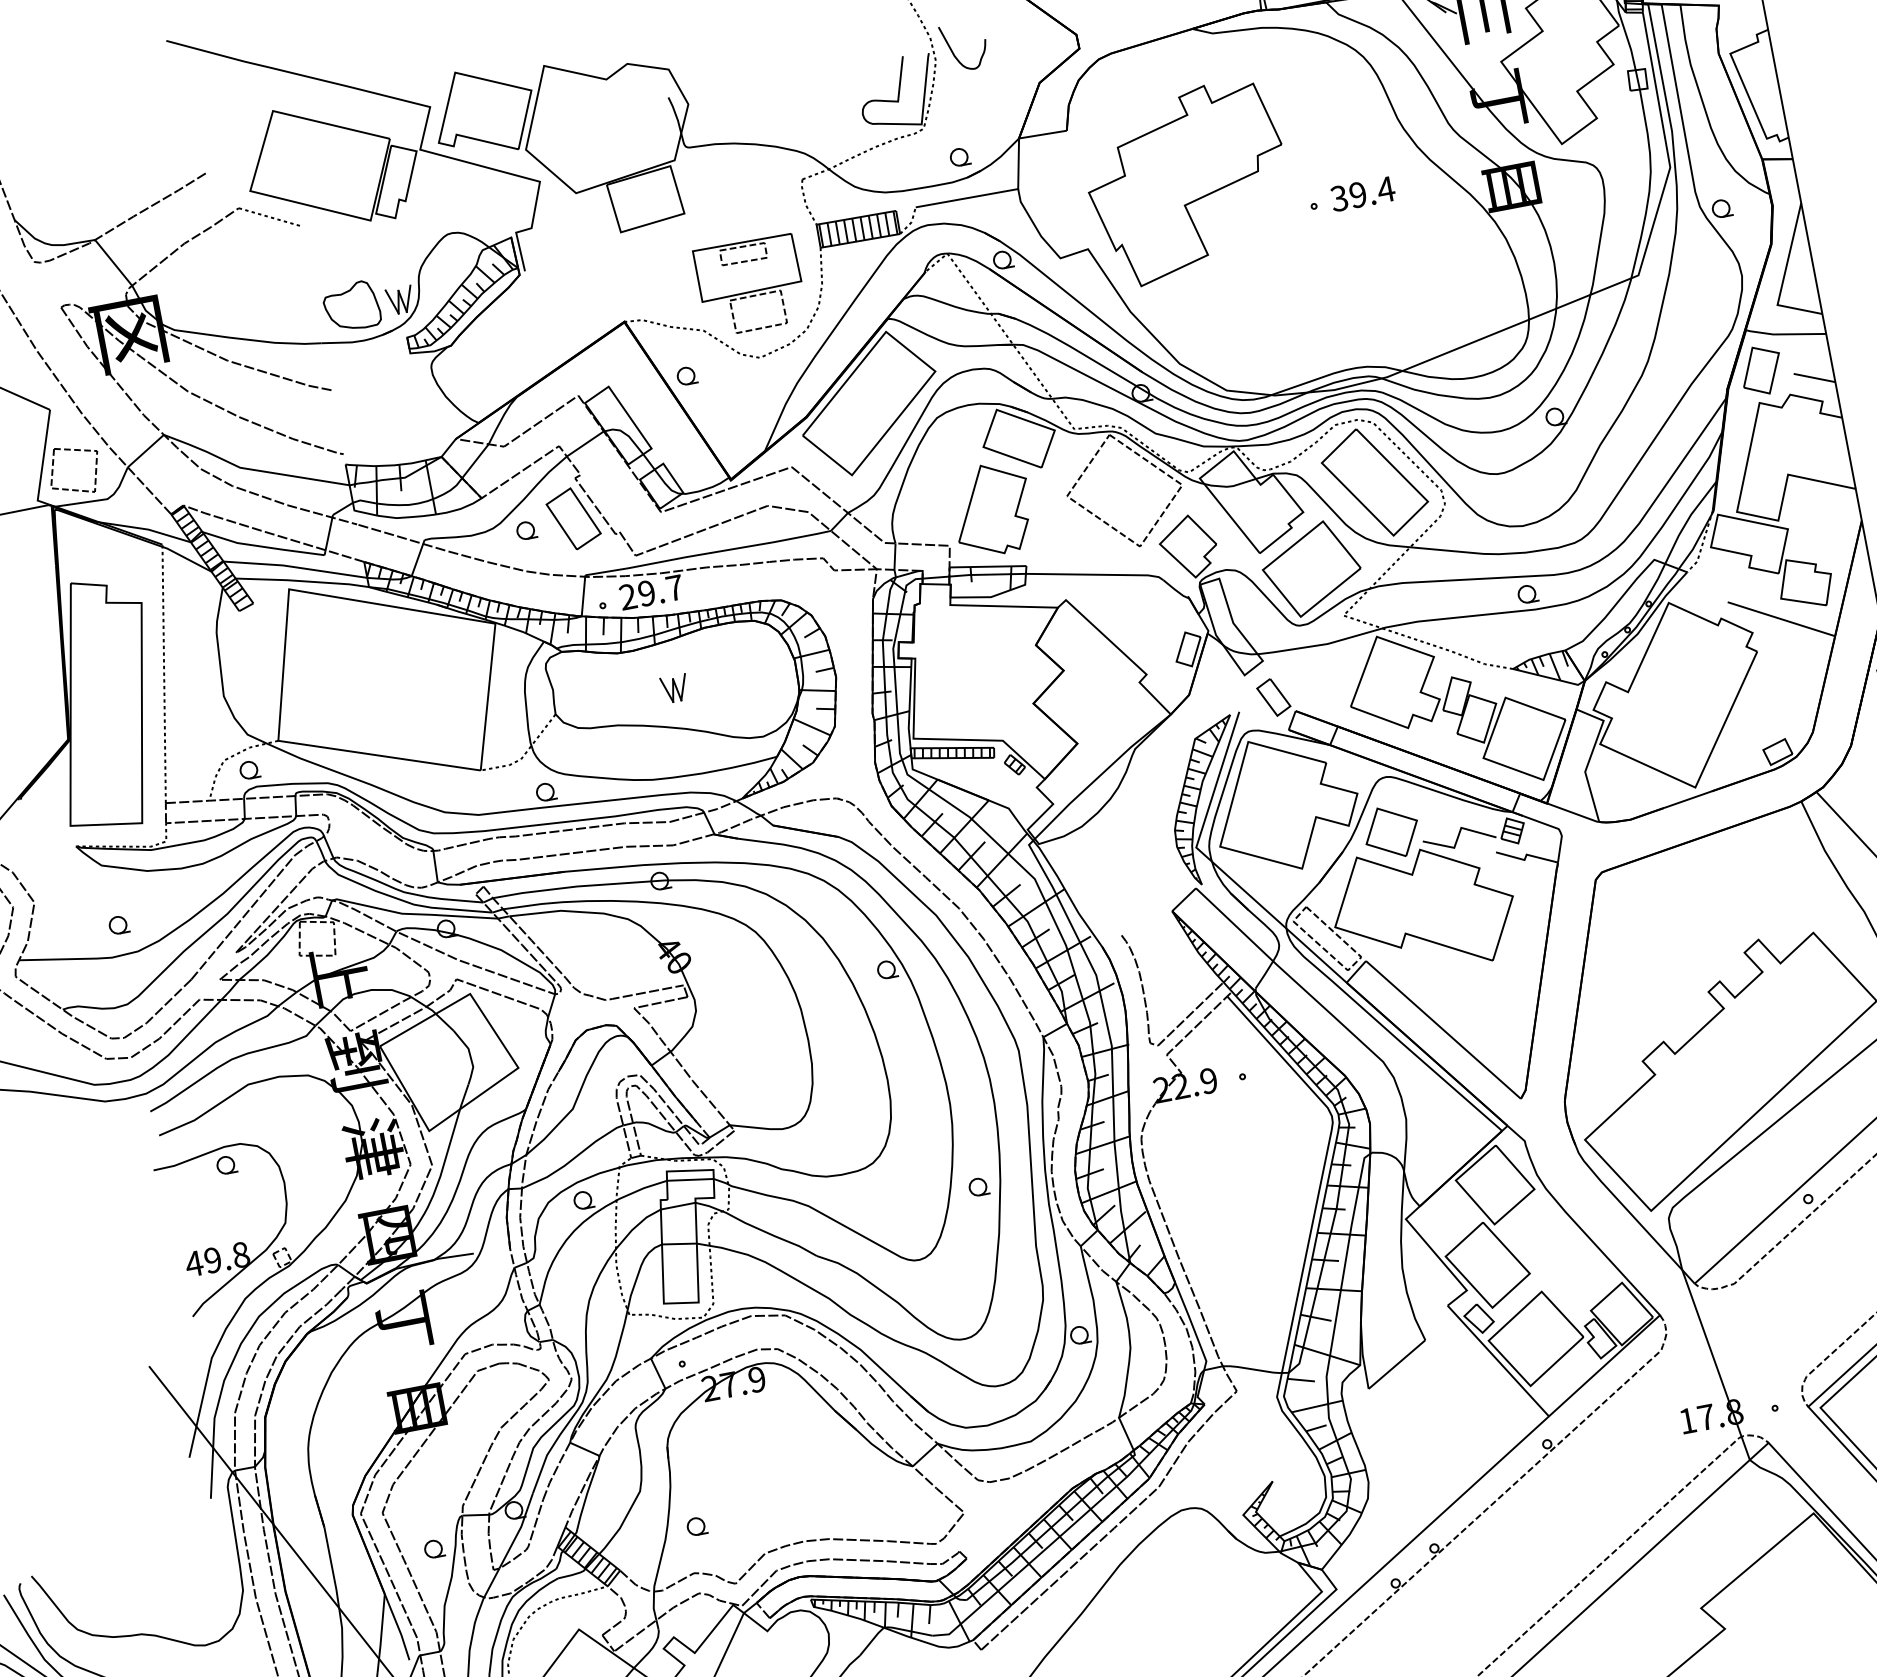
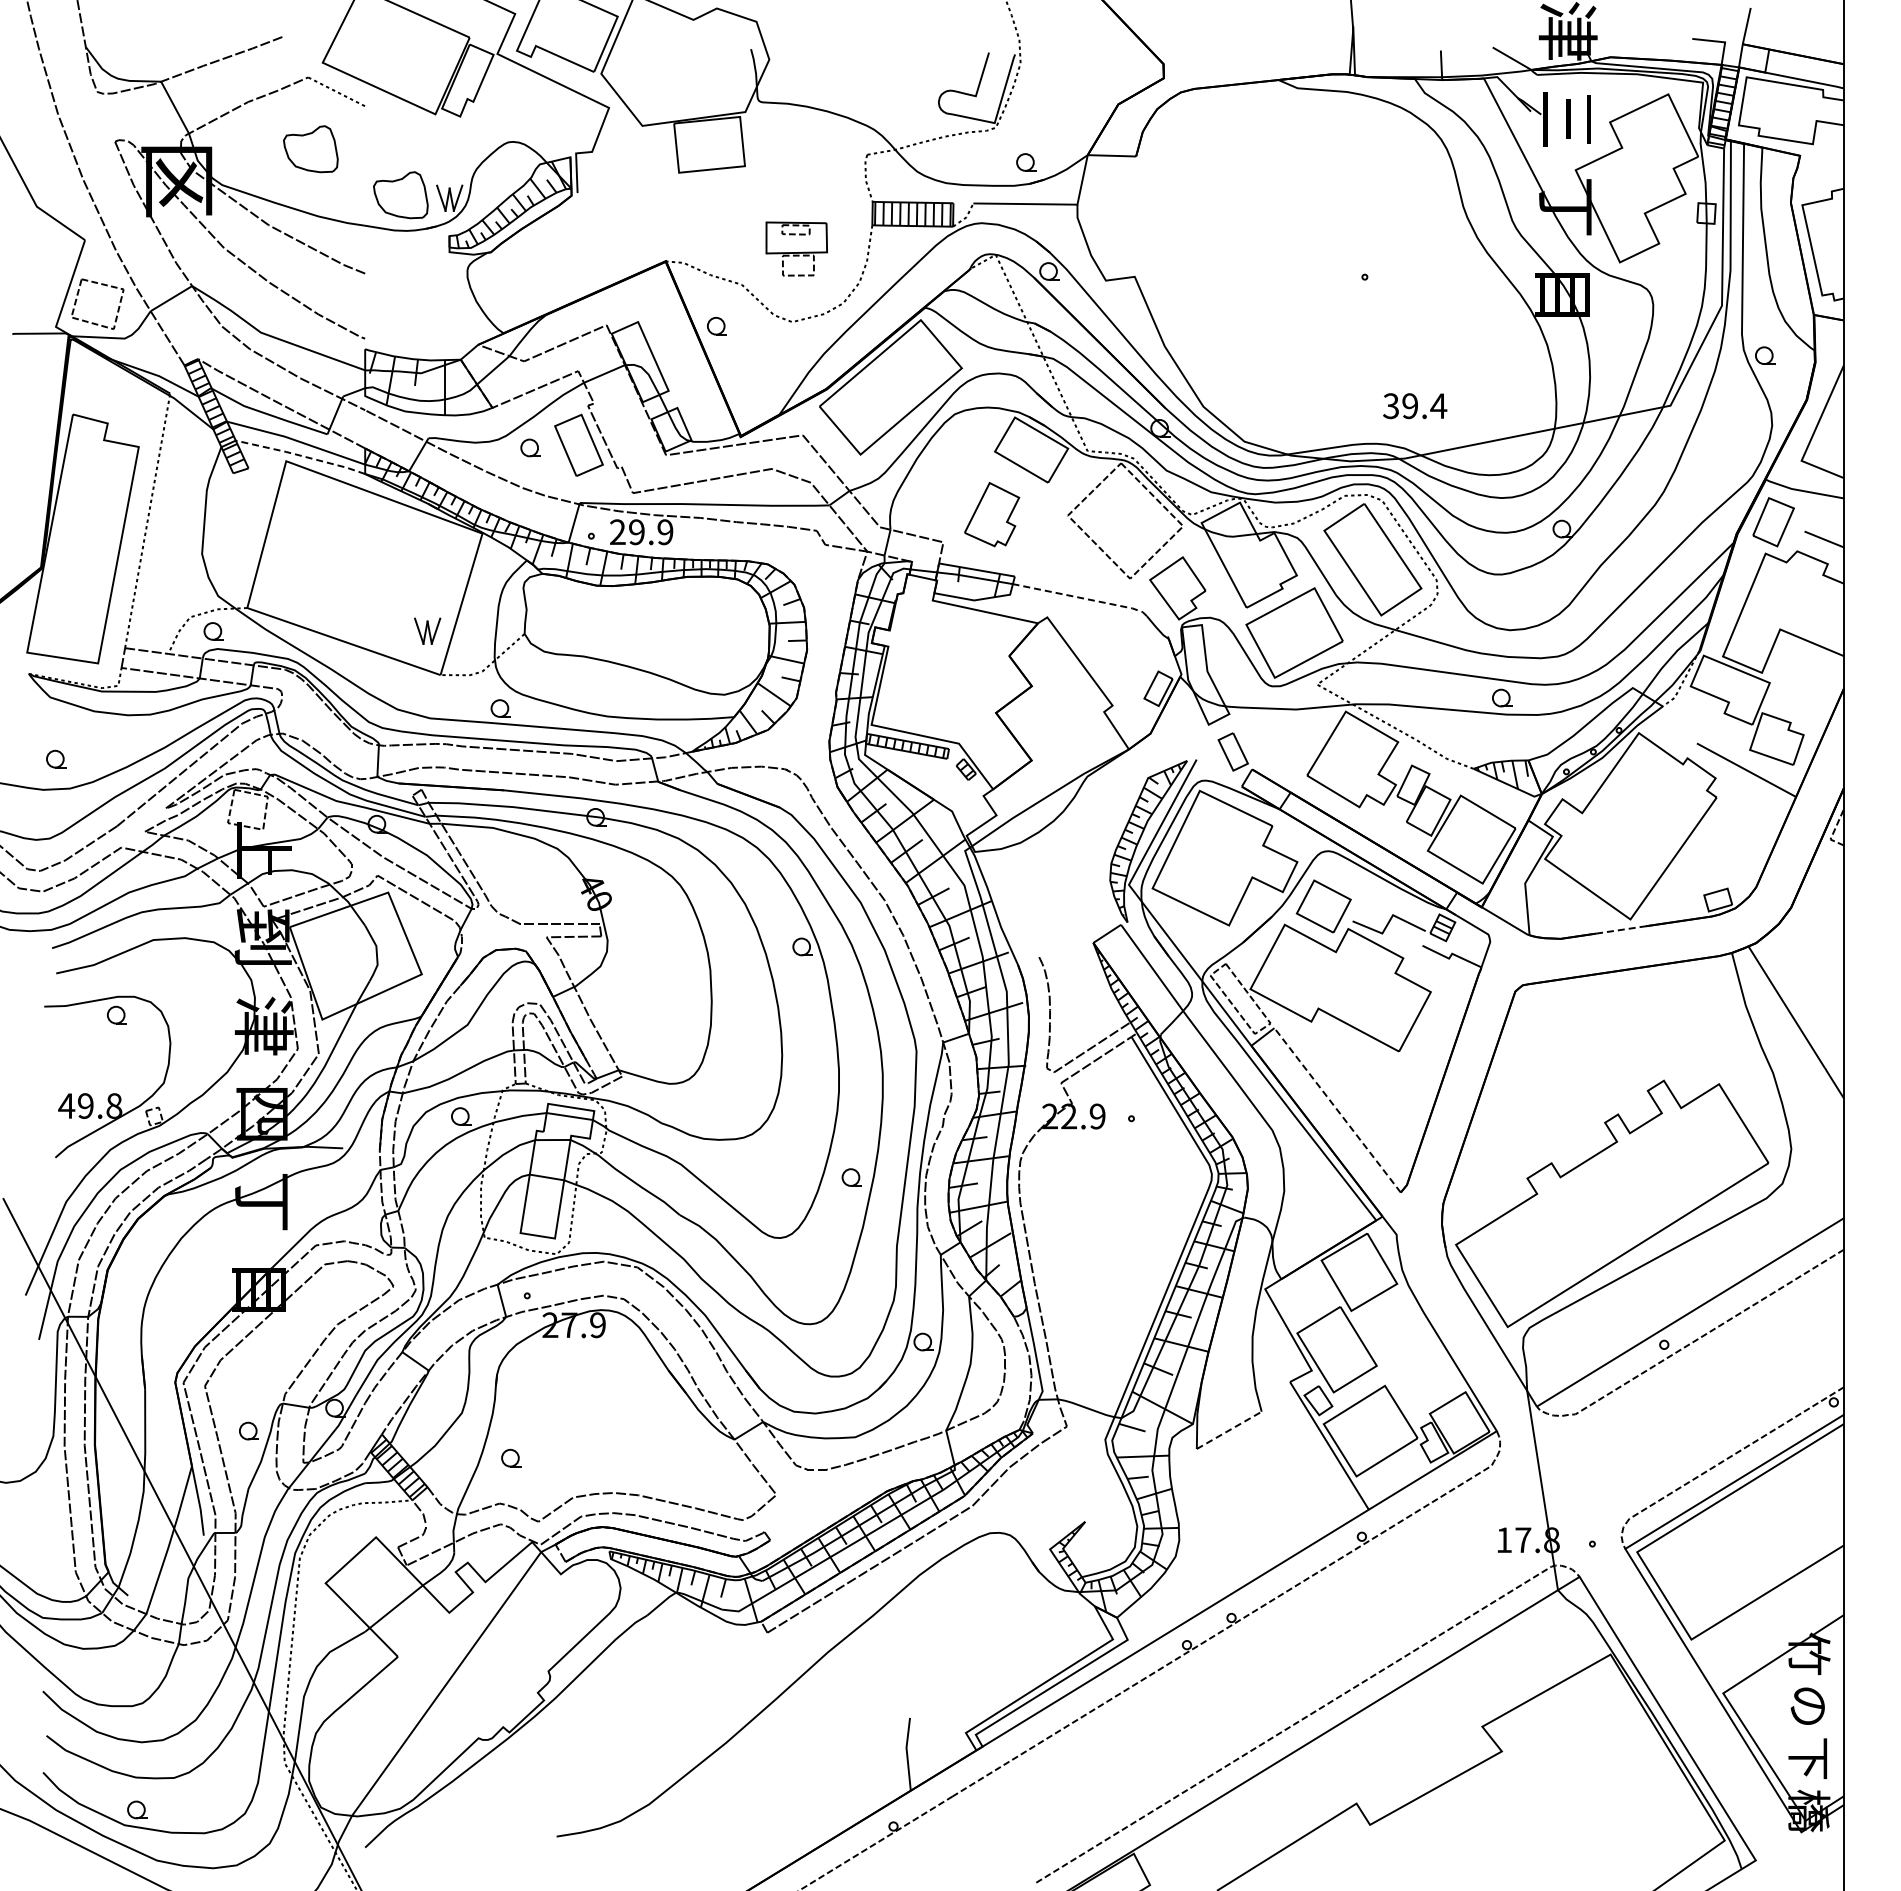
curve: (953, 51) -> (1039, 57), removed
part: (1188, 182) -> (1245, 230), removed
text: (1363, 194) -> (1415, 406), moved
part: (254, 278) -> (310, 149), added
part: (750, 284) -> (796, 248), size x0.6
part: (991, 509) -> (991, 514), size x0.7
line: (1096, 574) -> (1082, 598), solid -> dashed
line: (302, 581) -> (300, 455), solid -> dashed
text: (674, 588) -> (665, 532), 29.7 -> 29.9
part: (674, 688) -> (427, 630), moved
line: (1688, 799) -> (1621, 929), solid -> dashed
line: (1443, 1030) -> (1337, 1110), solid -> dashed
line: (1397, 1364) -> (1229, 1430), solid -> dashed

